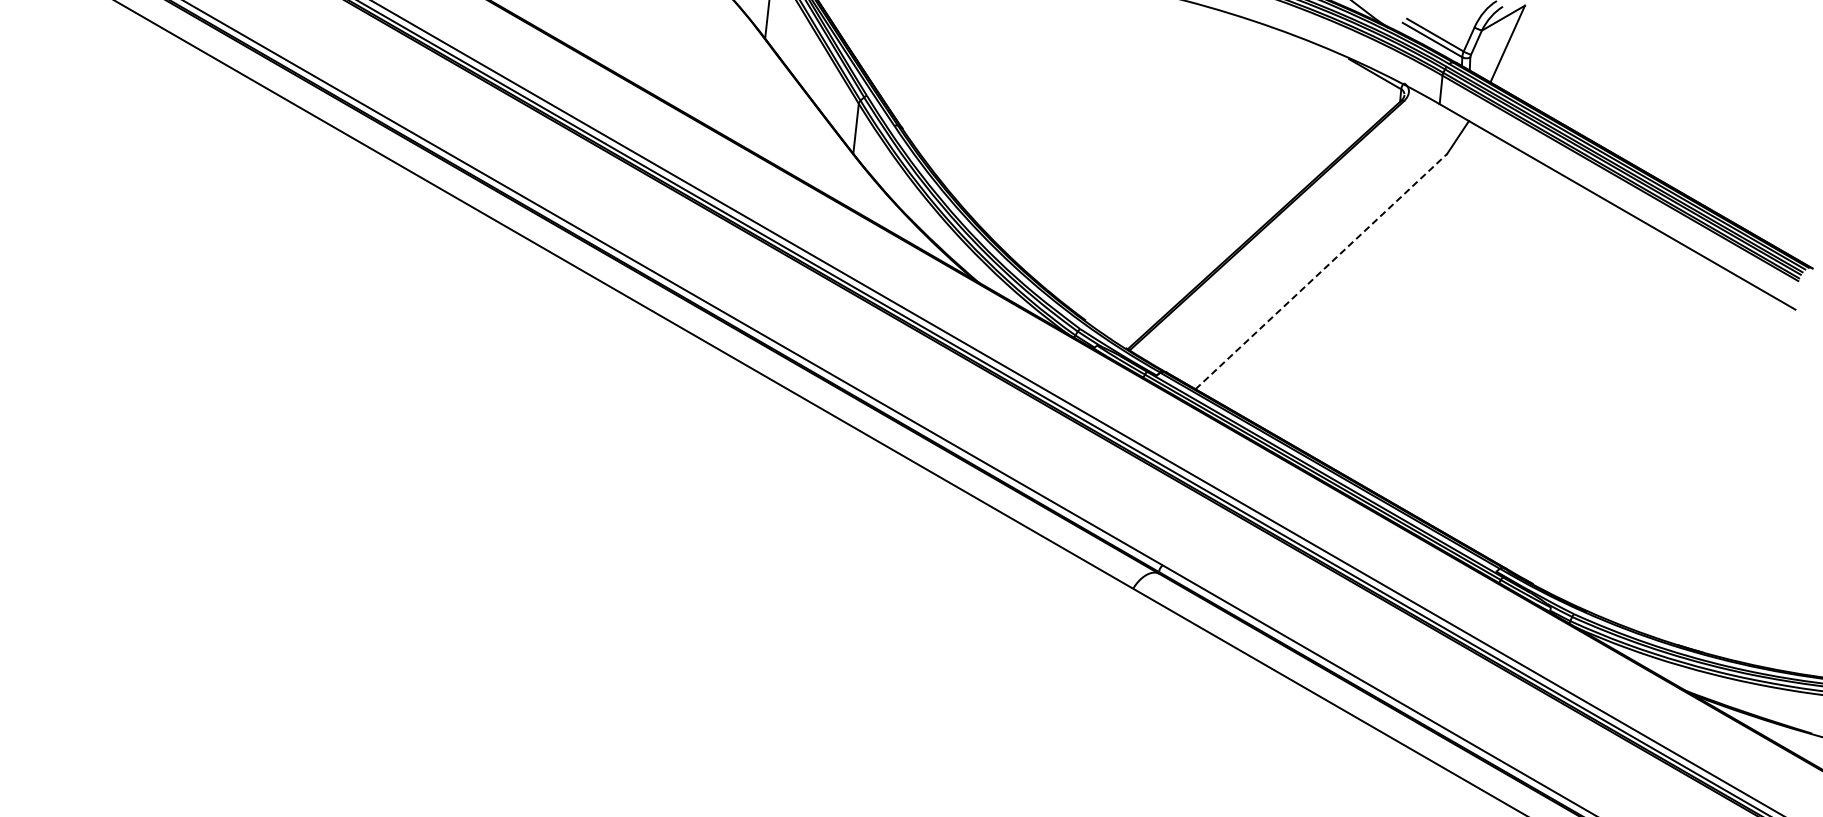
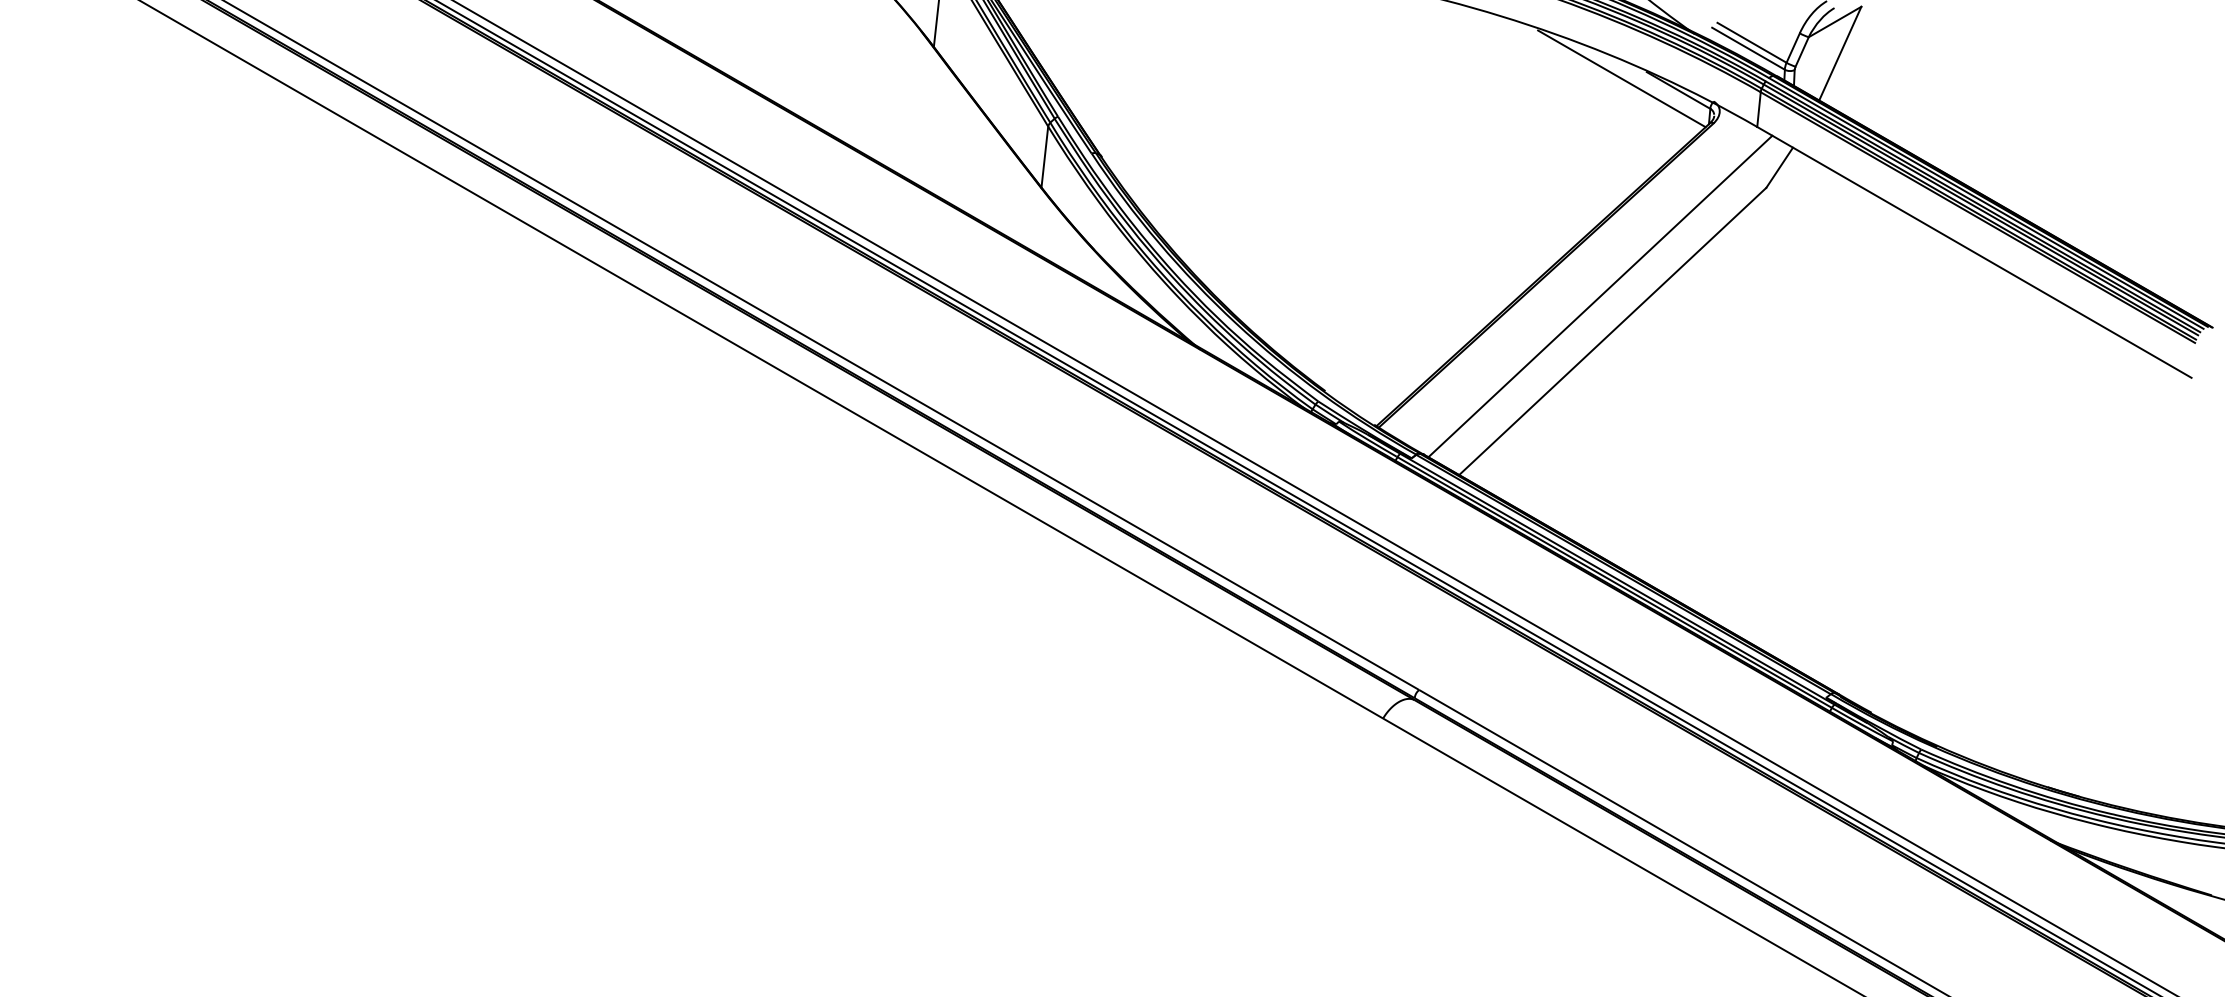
line: (1328, 64) -> (1621, 78), added
line: (1311, 242) -> (1600, 295), added
line: (1321, 271) -> (1612, 331), dashed -> solid

